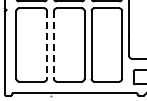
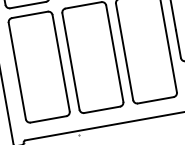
line: (47, 44) -> (61, 62), dashed -> solid
line: (53, 44) -> (70, 60), dashed -> solid

